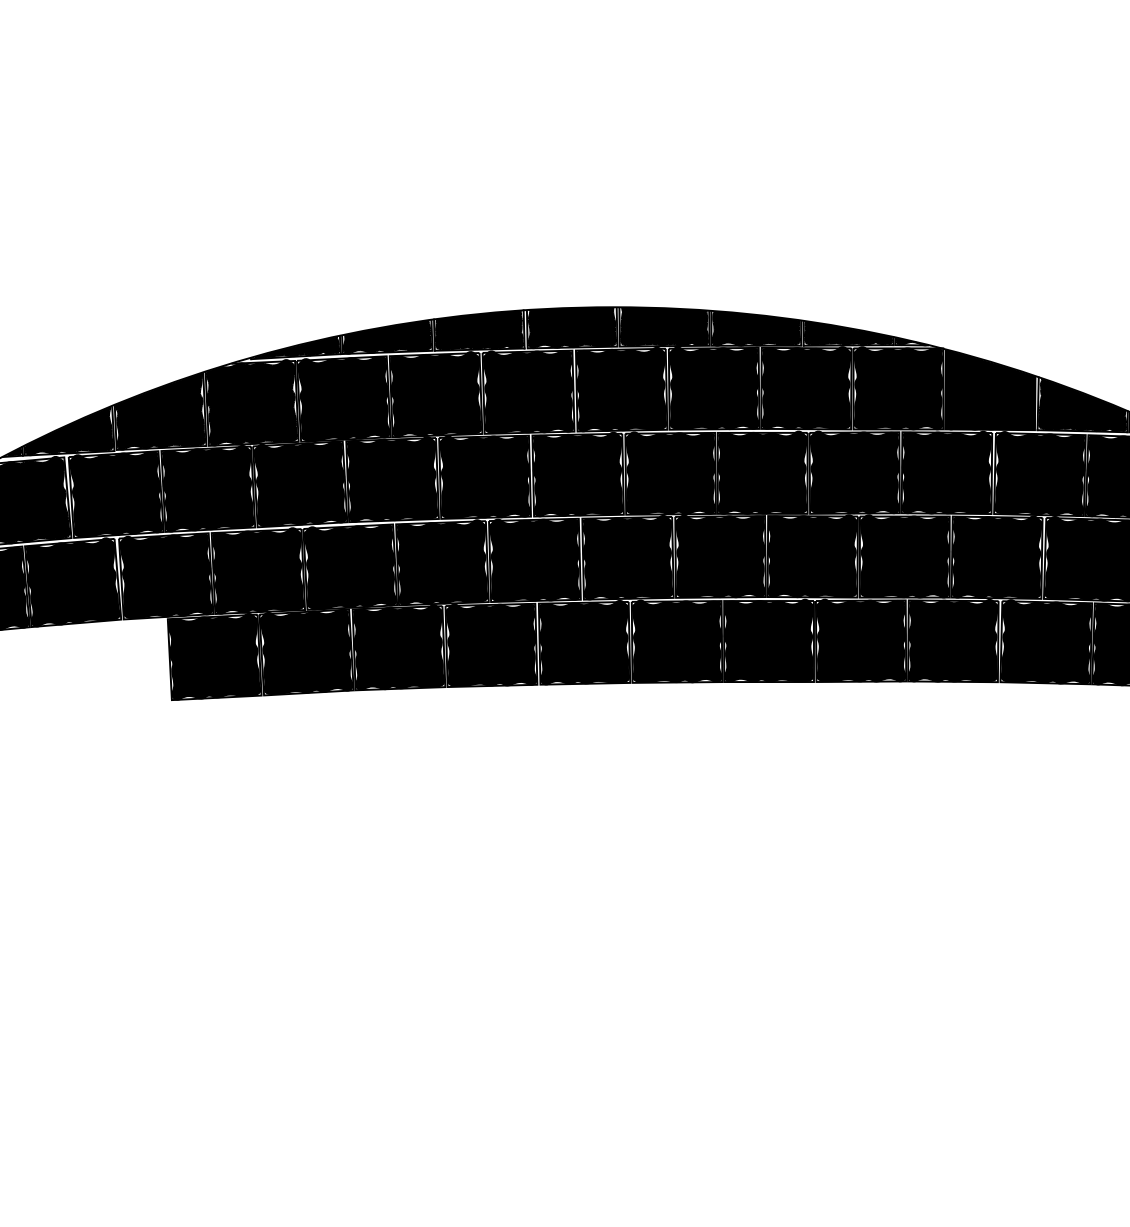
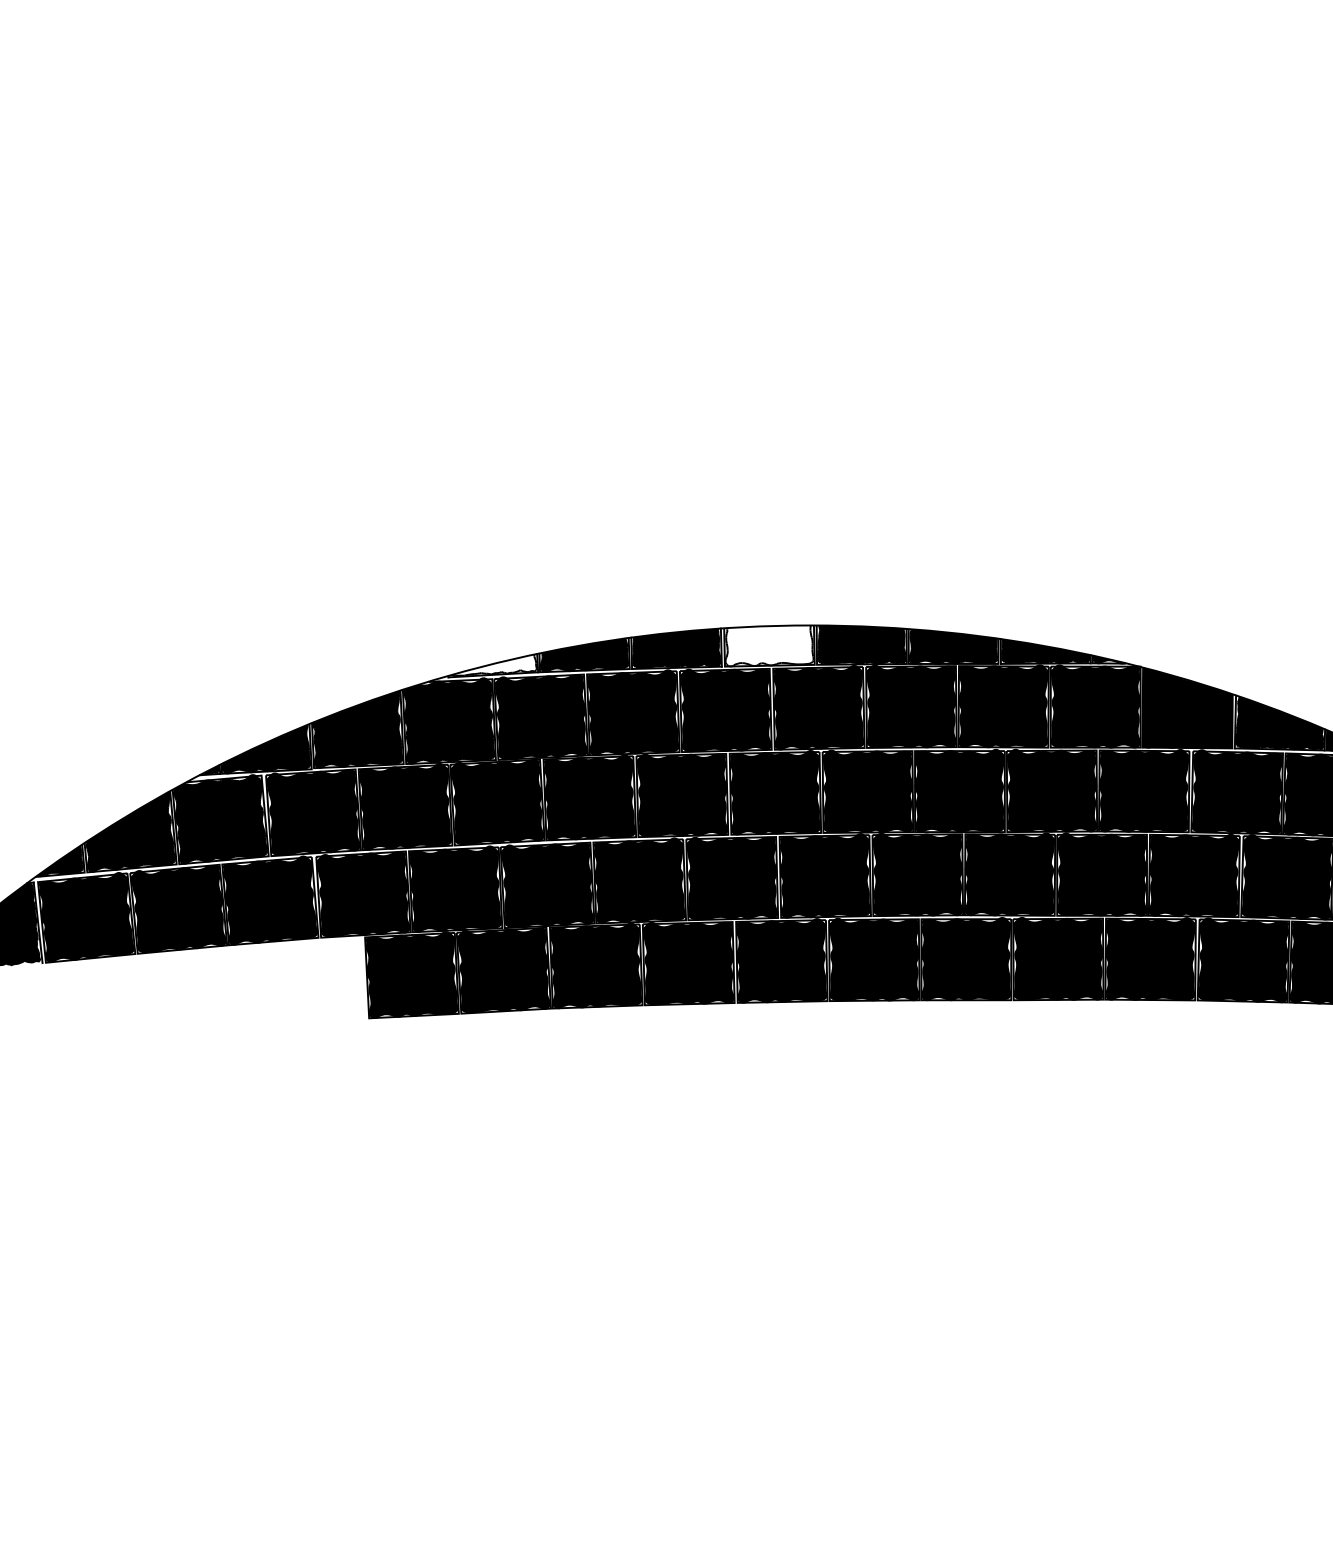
fill: (572, 327) -> (769, 645), removed
fill: (297, 346) -> (494, 664), removed

